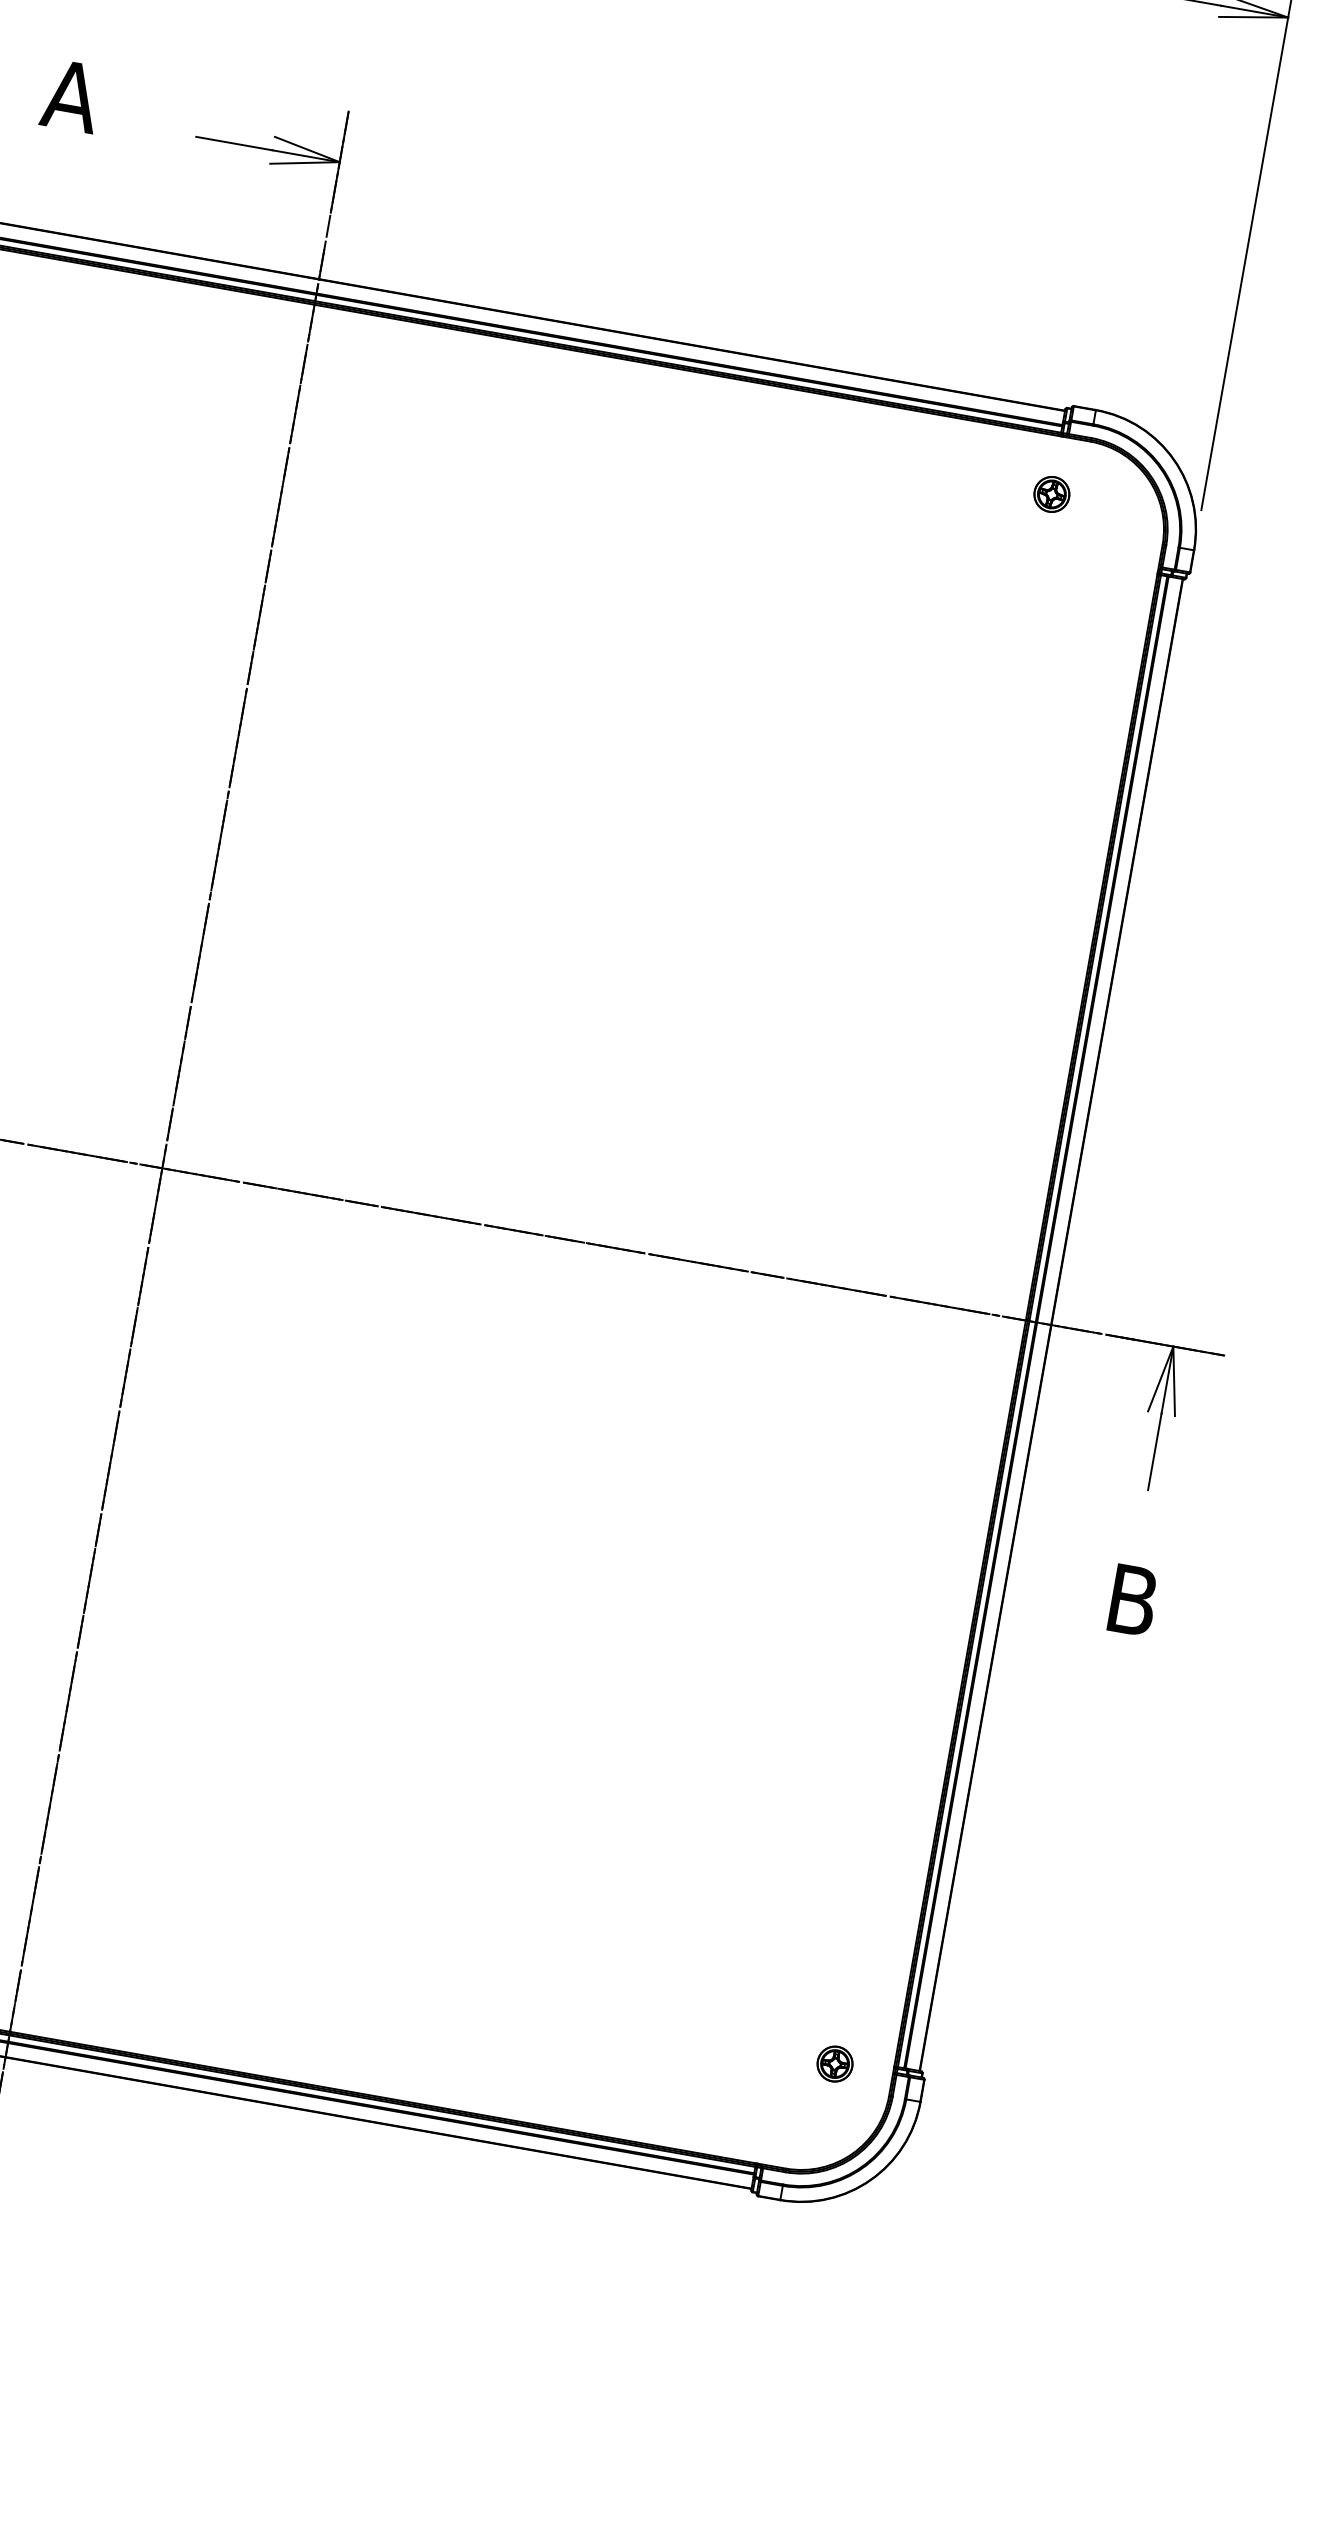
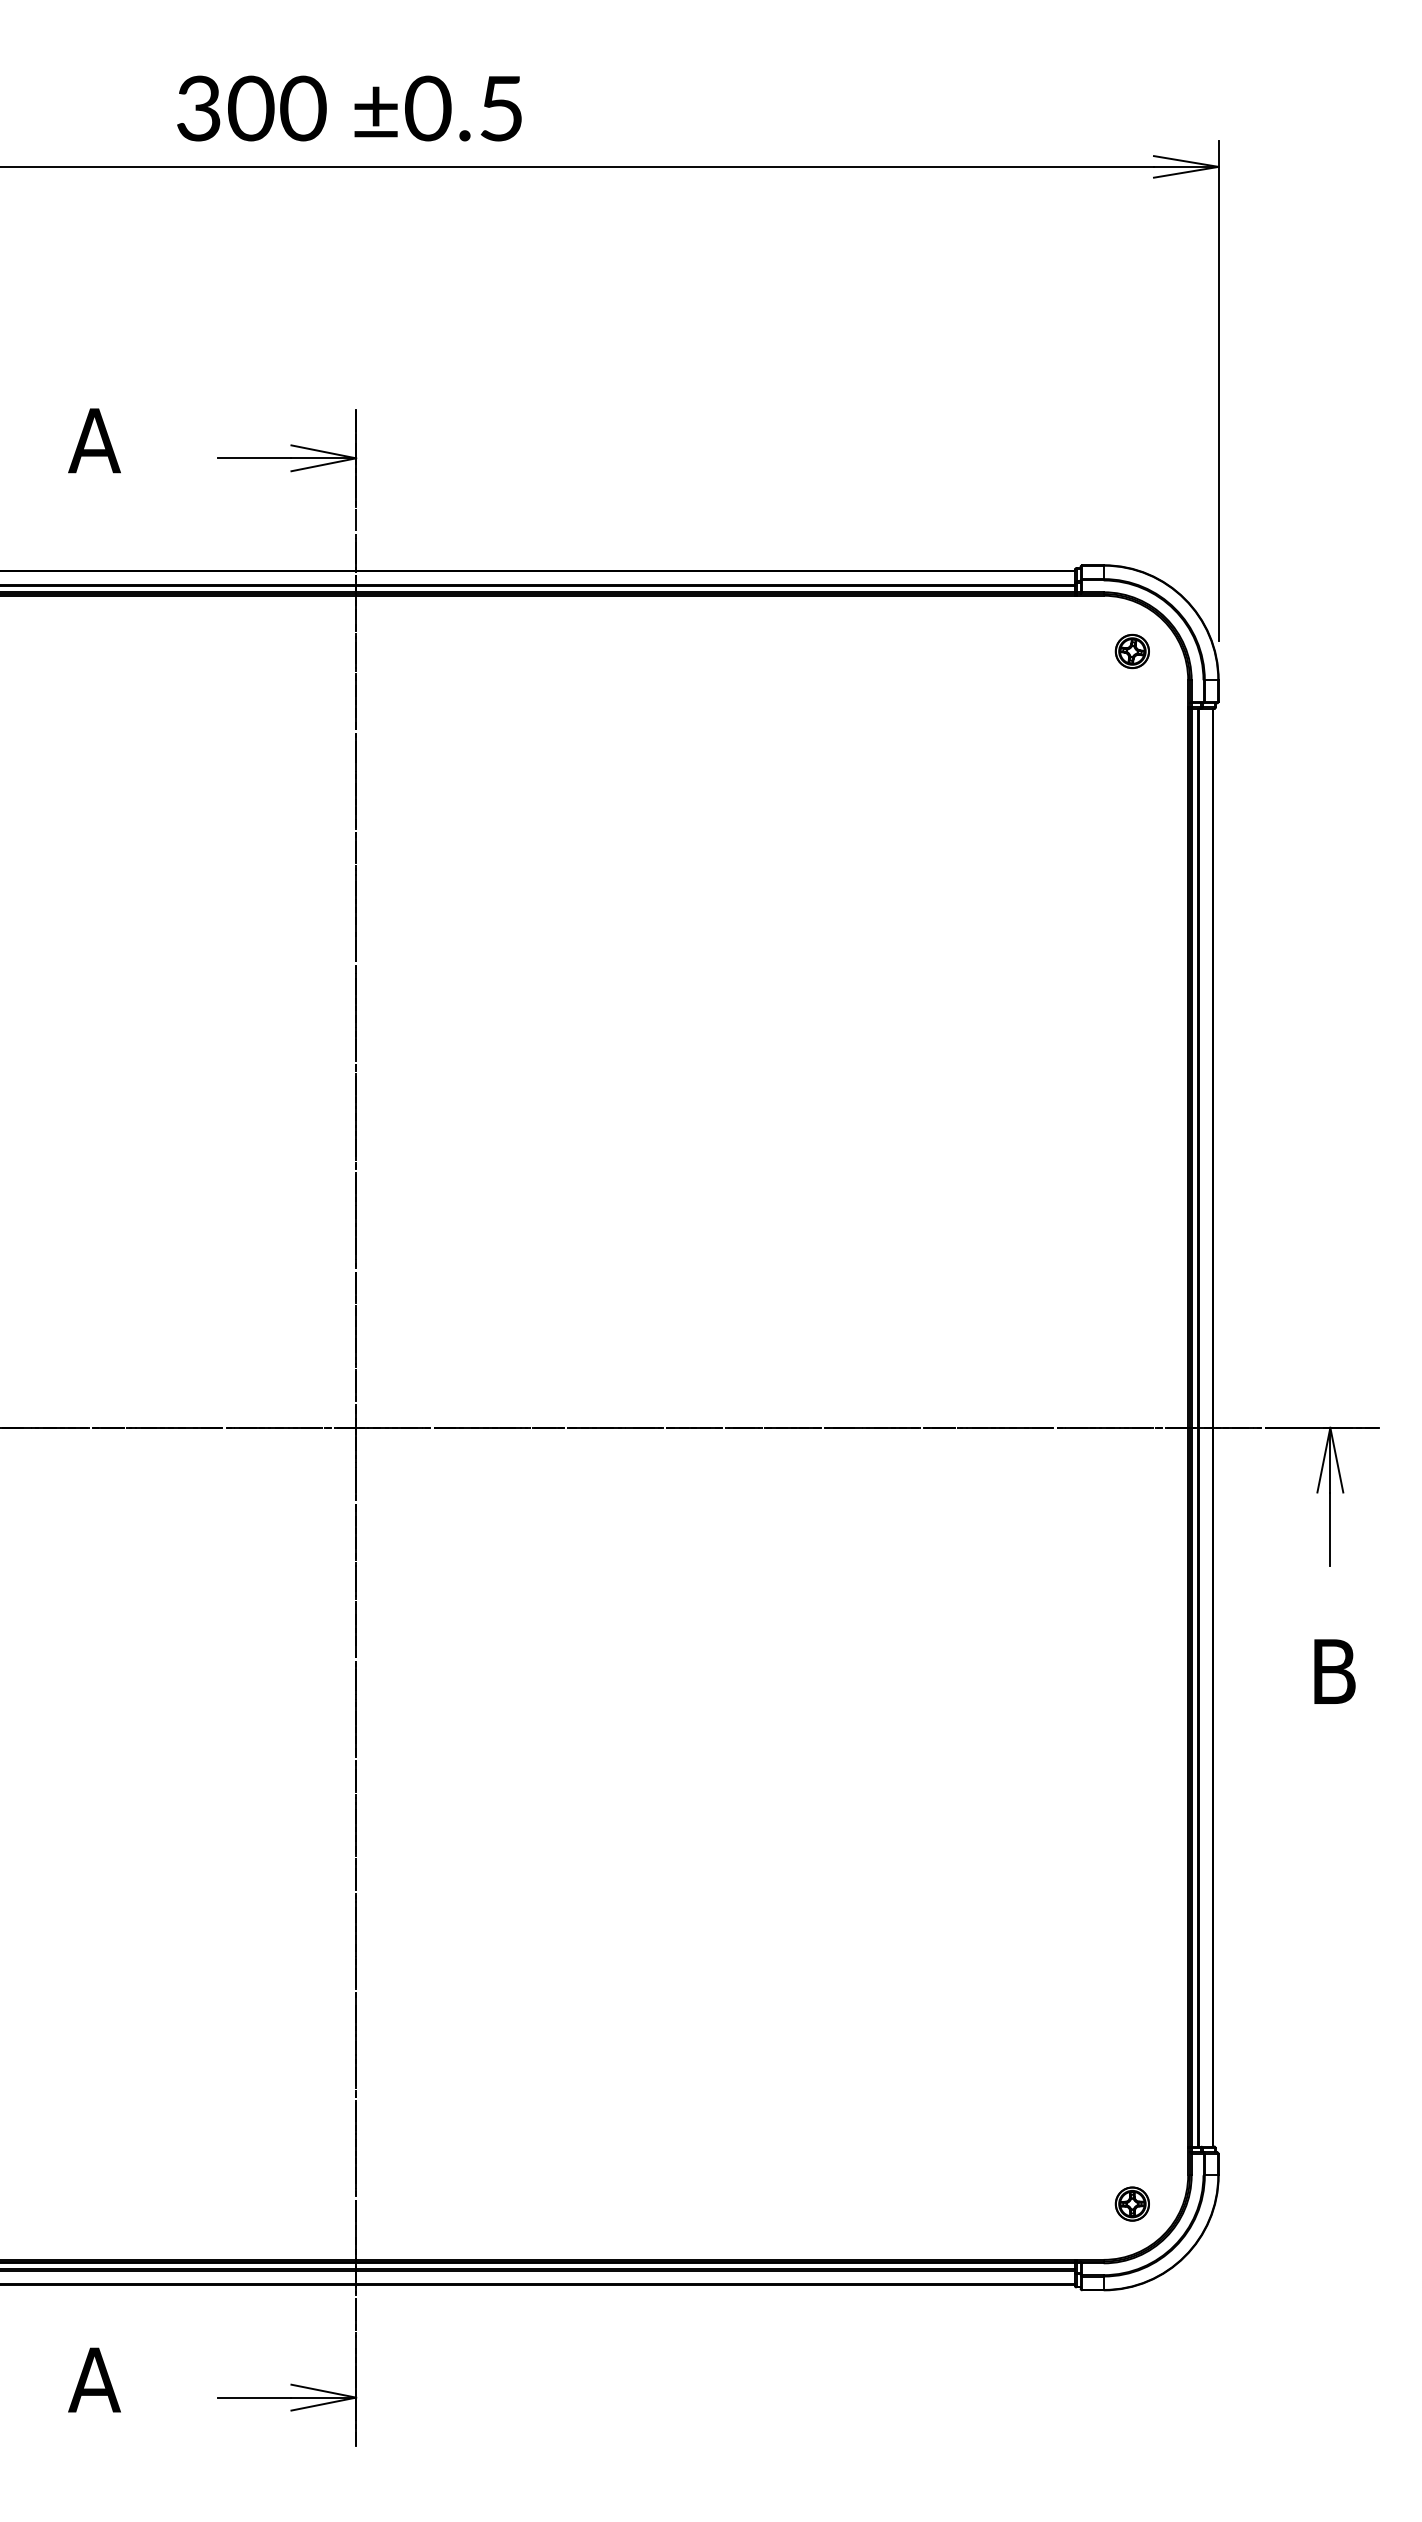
part: (1050, 494) -> (1131, 651), moved
part: (834, 2063) -> (1131, 2203), moved

